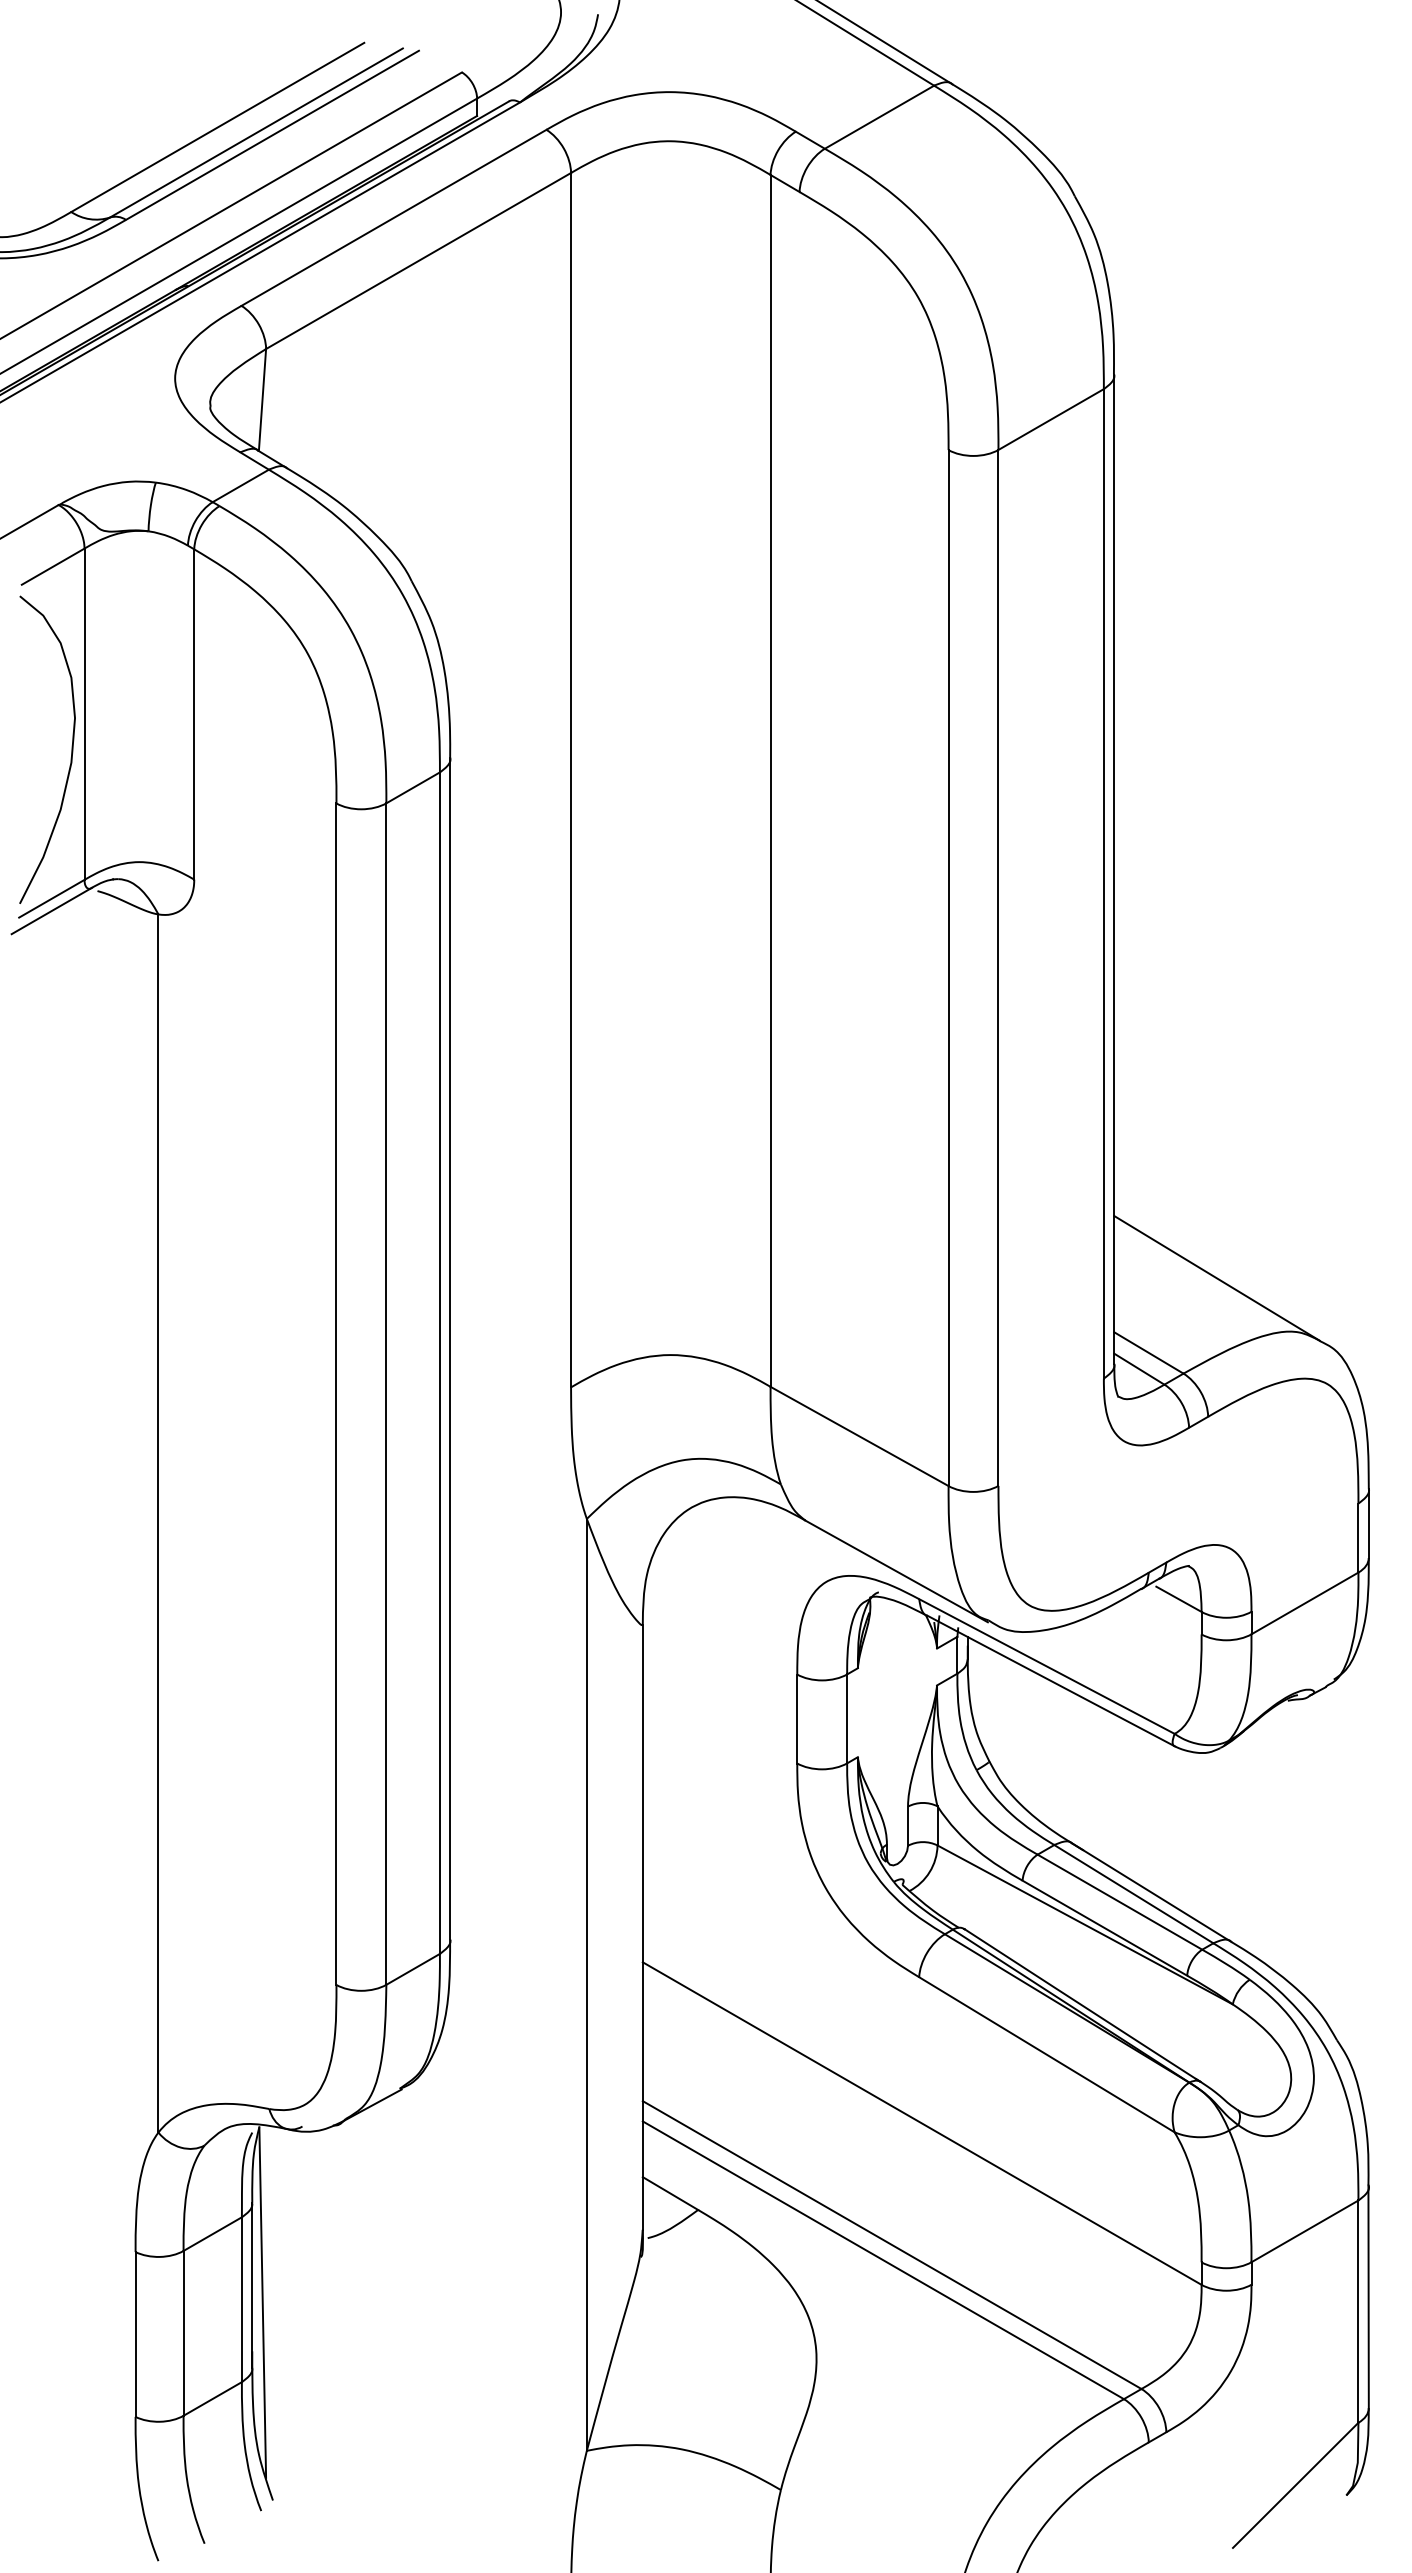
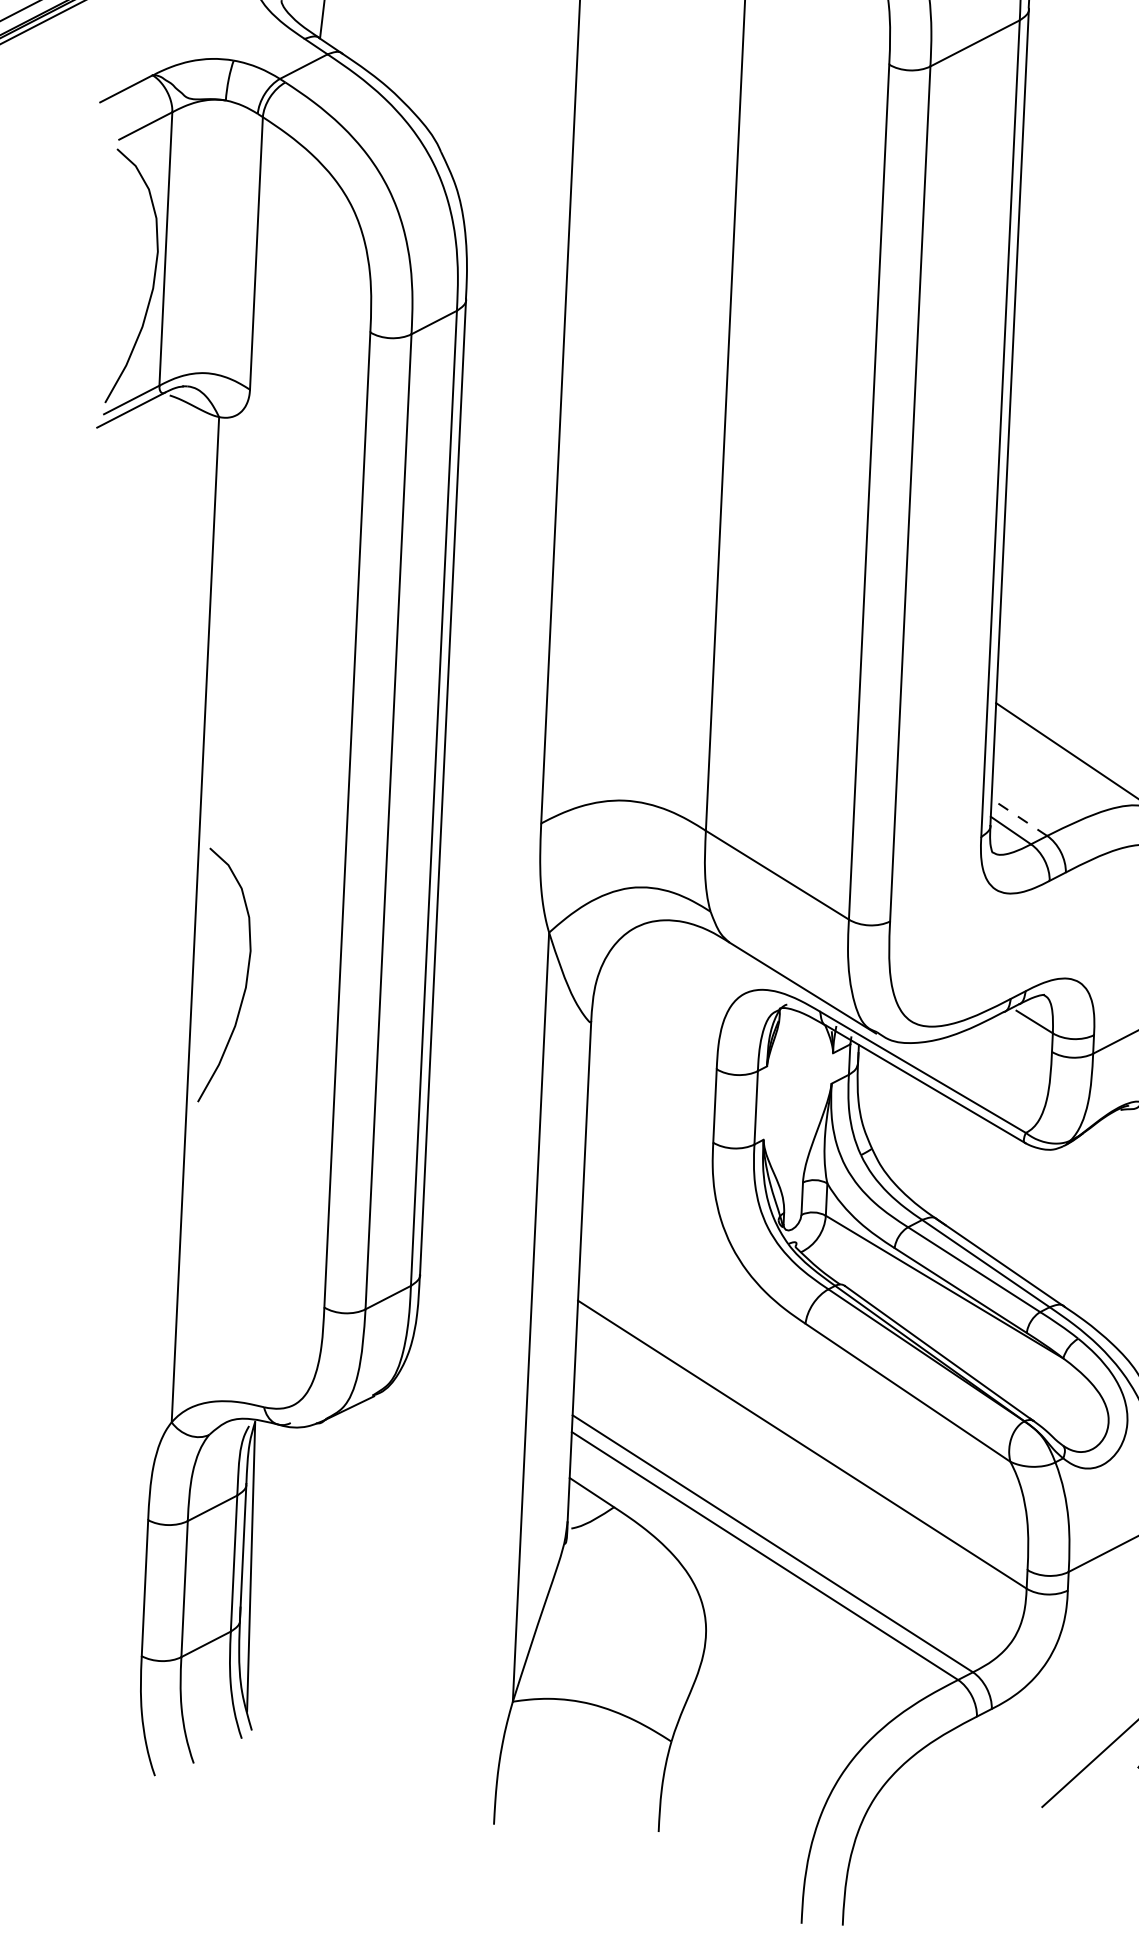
line: (1148, 1352) -> (1019, 817), solid -> dashed
curve: (223, 1589) -> (246, 976), added

